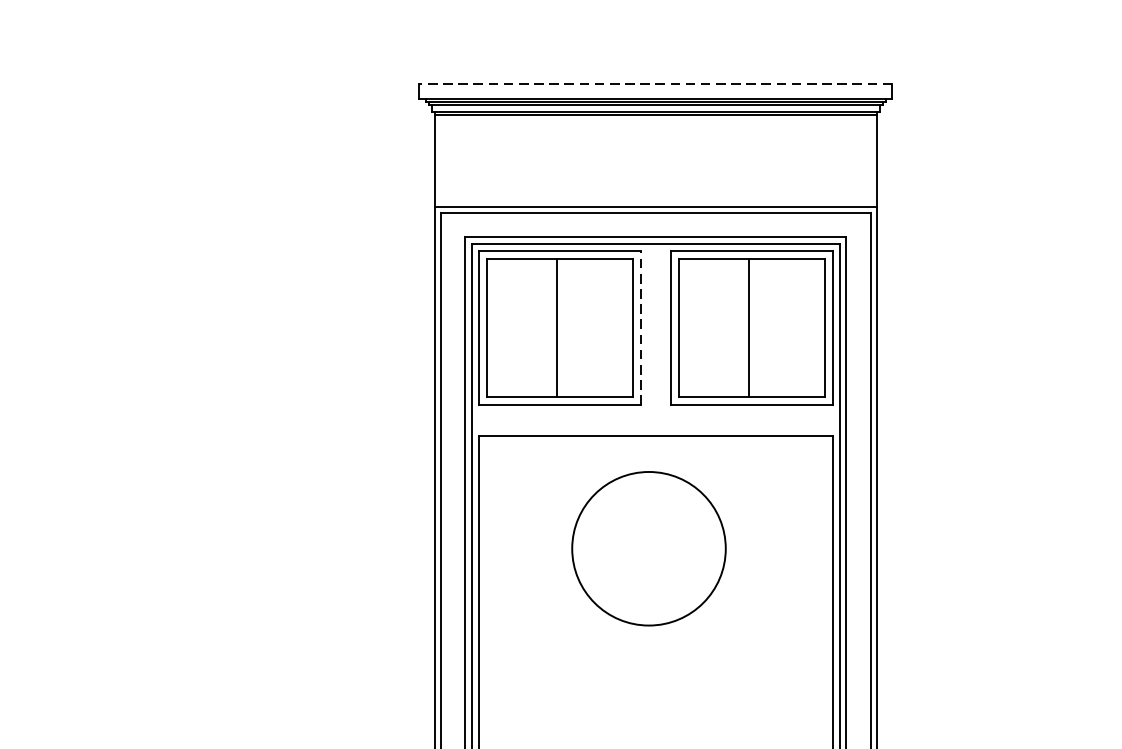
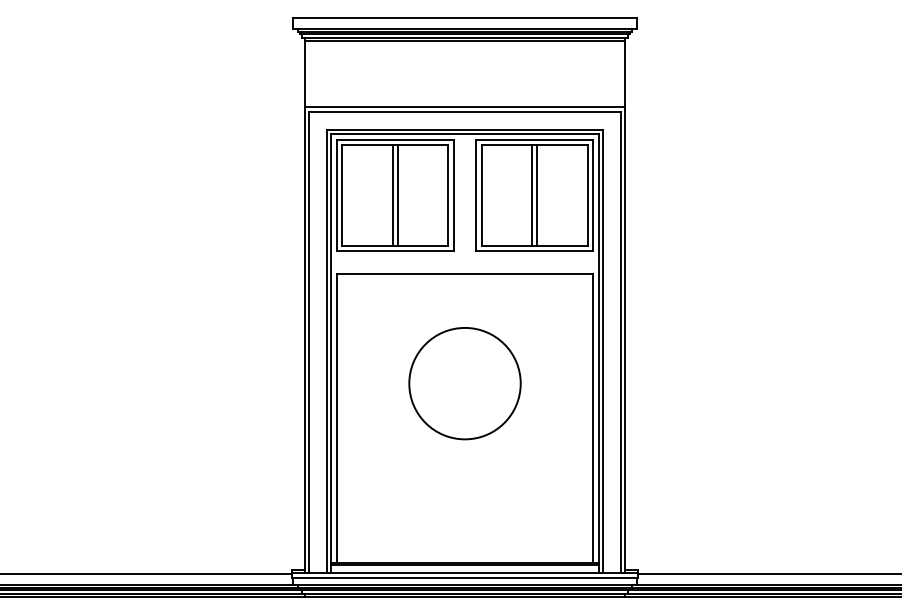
line: (656, 84) -> (465, 18), dashed -> solid
line: (562, 328) -> (397, 195), added
line: (640, 328) -> (453, 195), dashed -> solid
line: (754, 328) -> (536, 195), added
circle: (648, 548) -> (464, 383), moved

